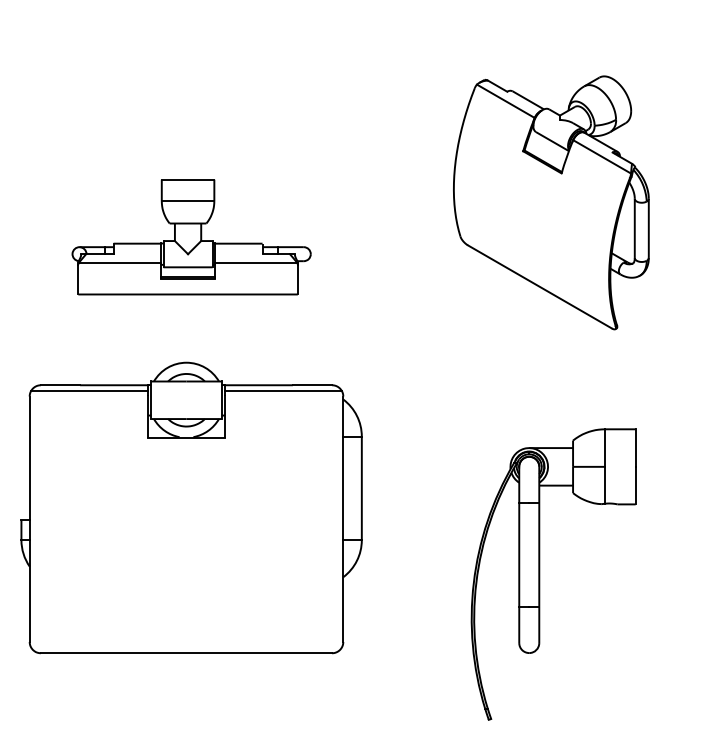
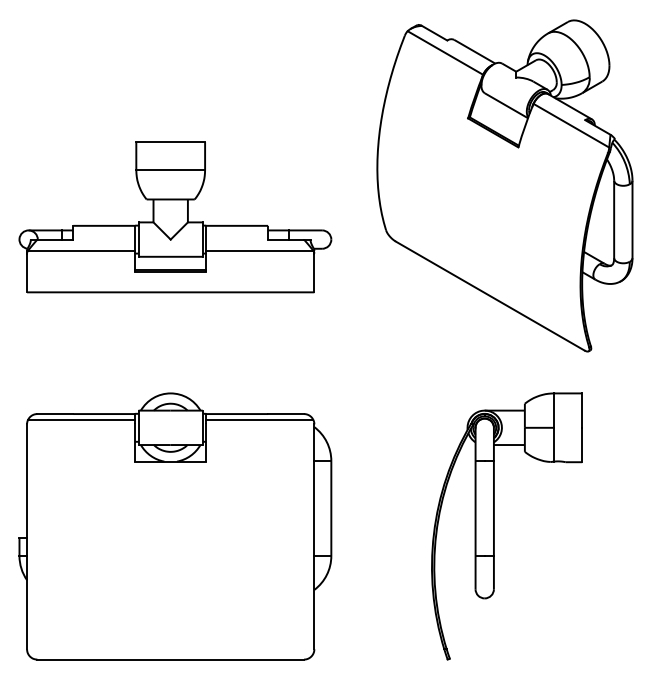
part: (550, 202) -> (504, 185), size x1.43
part: (191, 237) -> (175, 217), size x1.43
part: (191, 507) -> (175, 526), moved

